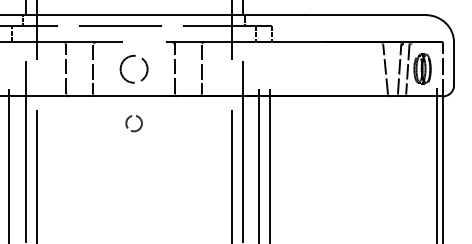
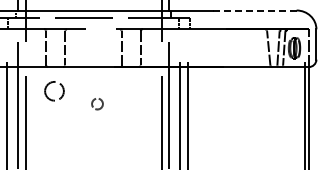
line: (365, 15) -> (254, 10), solid -> dashed
part: (134, 81) -> (54, 99), moved
circle: (134, 124) -> (97, 104), moved

